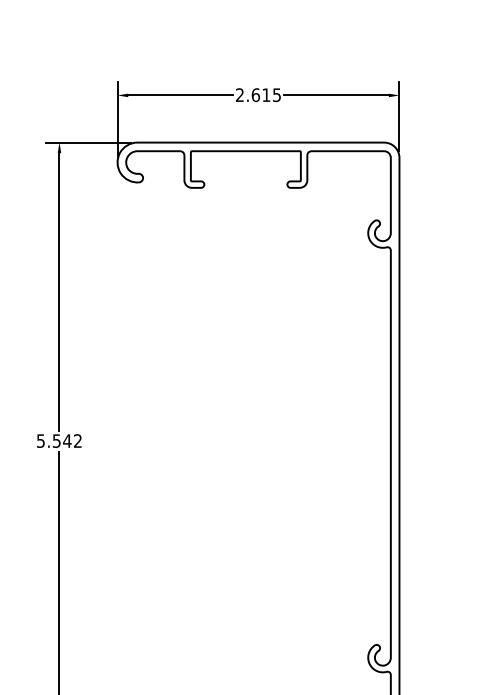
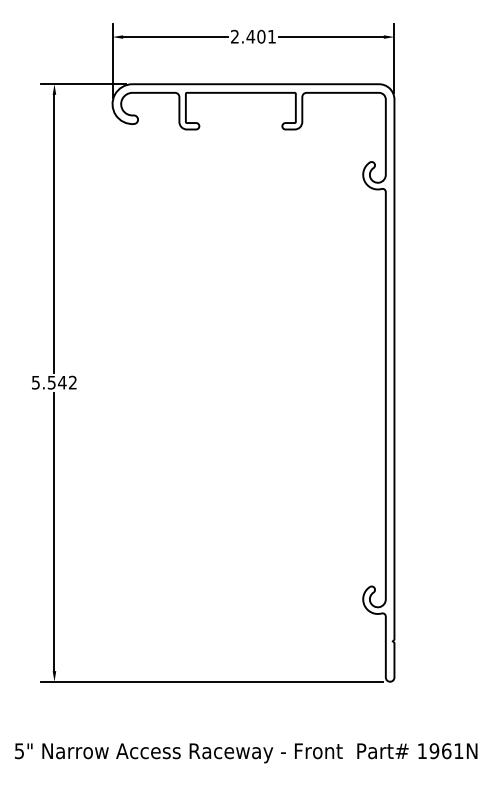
text: (265, 94) -> (260, 36), 2.615 -> 2.401

